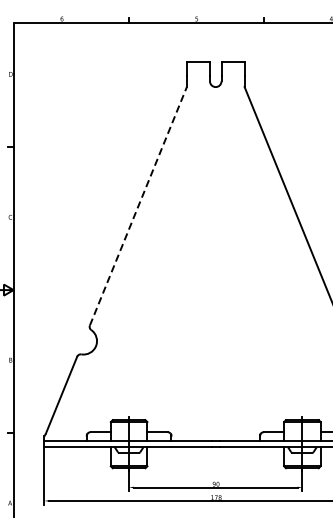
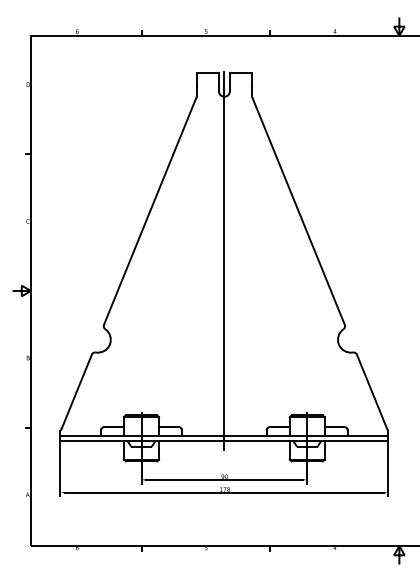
line: (138, 205) -> (150, 210), dashed -> solid
line: (215, 258) -> (224, 260), added

